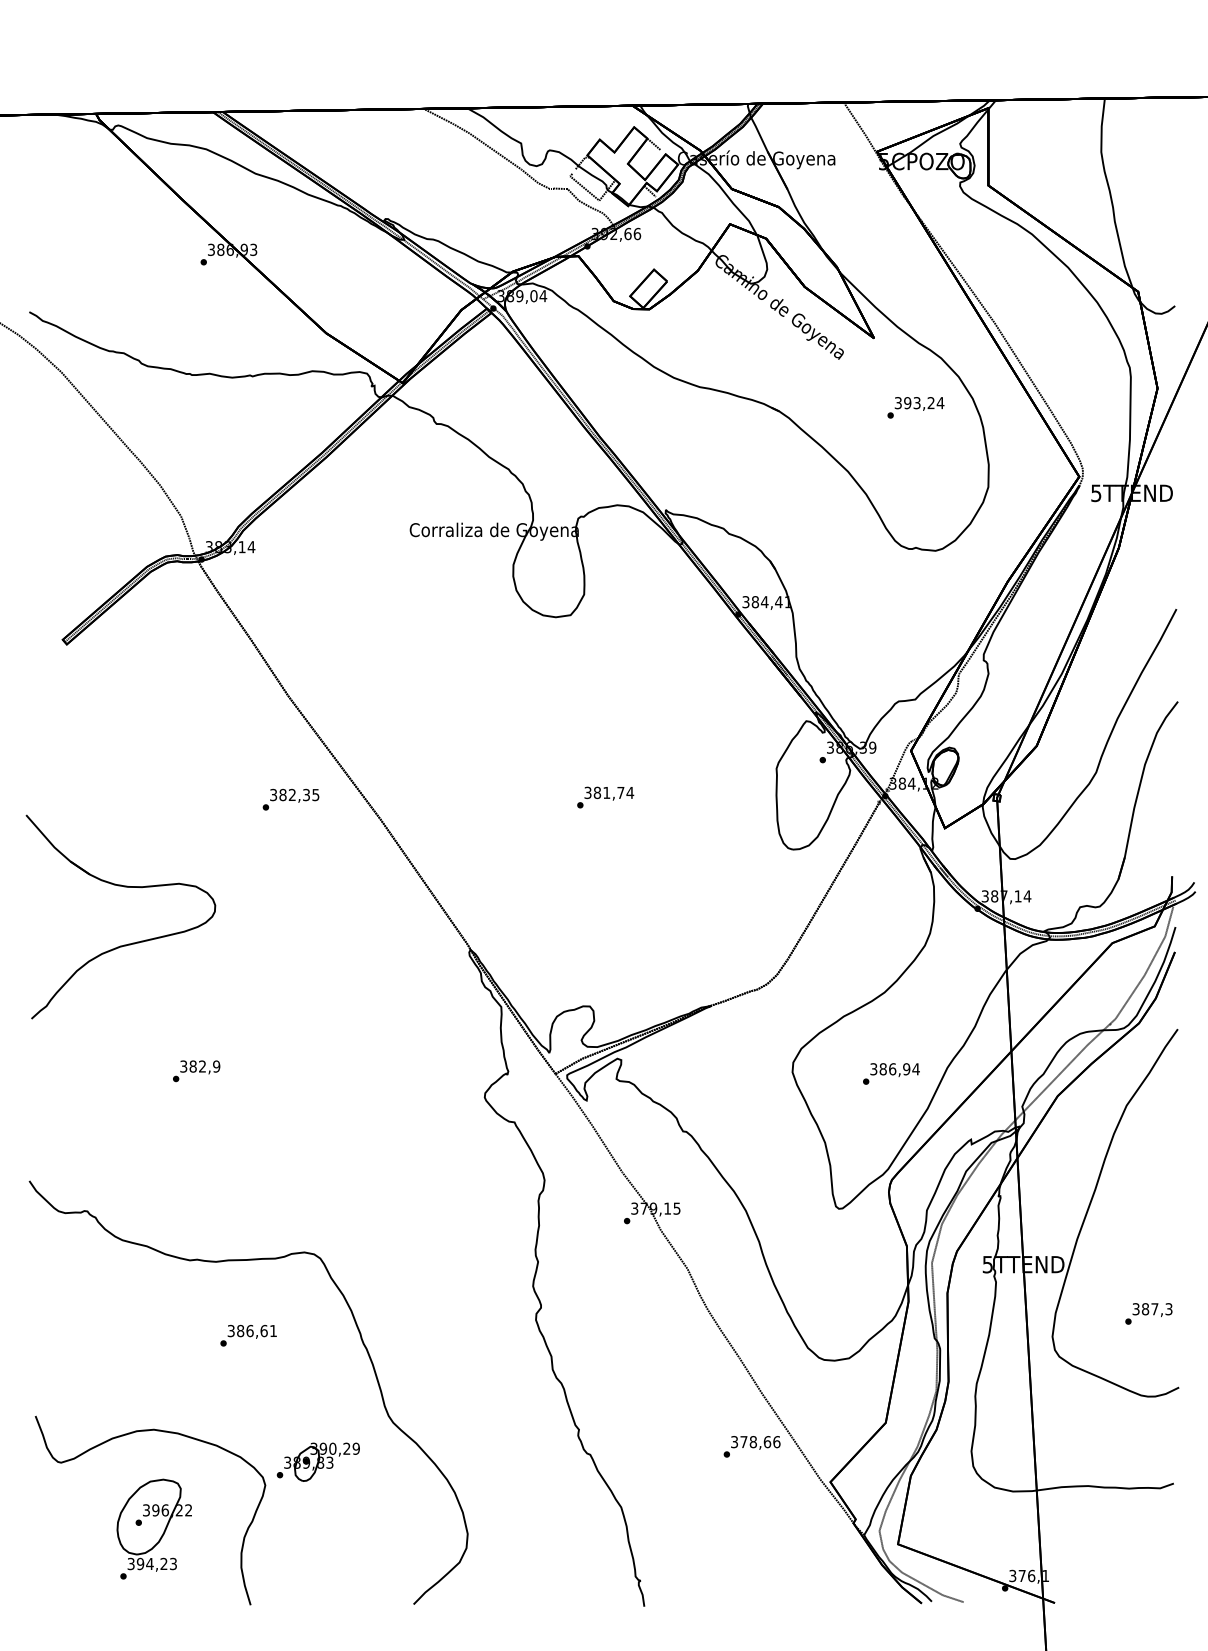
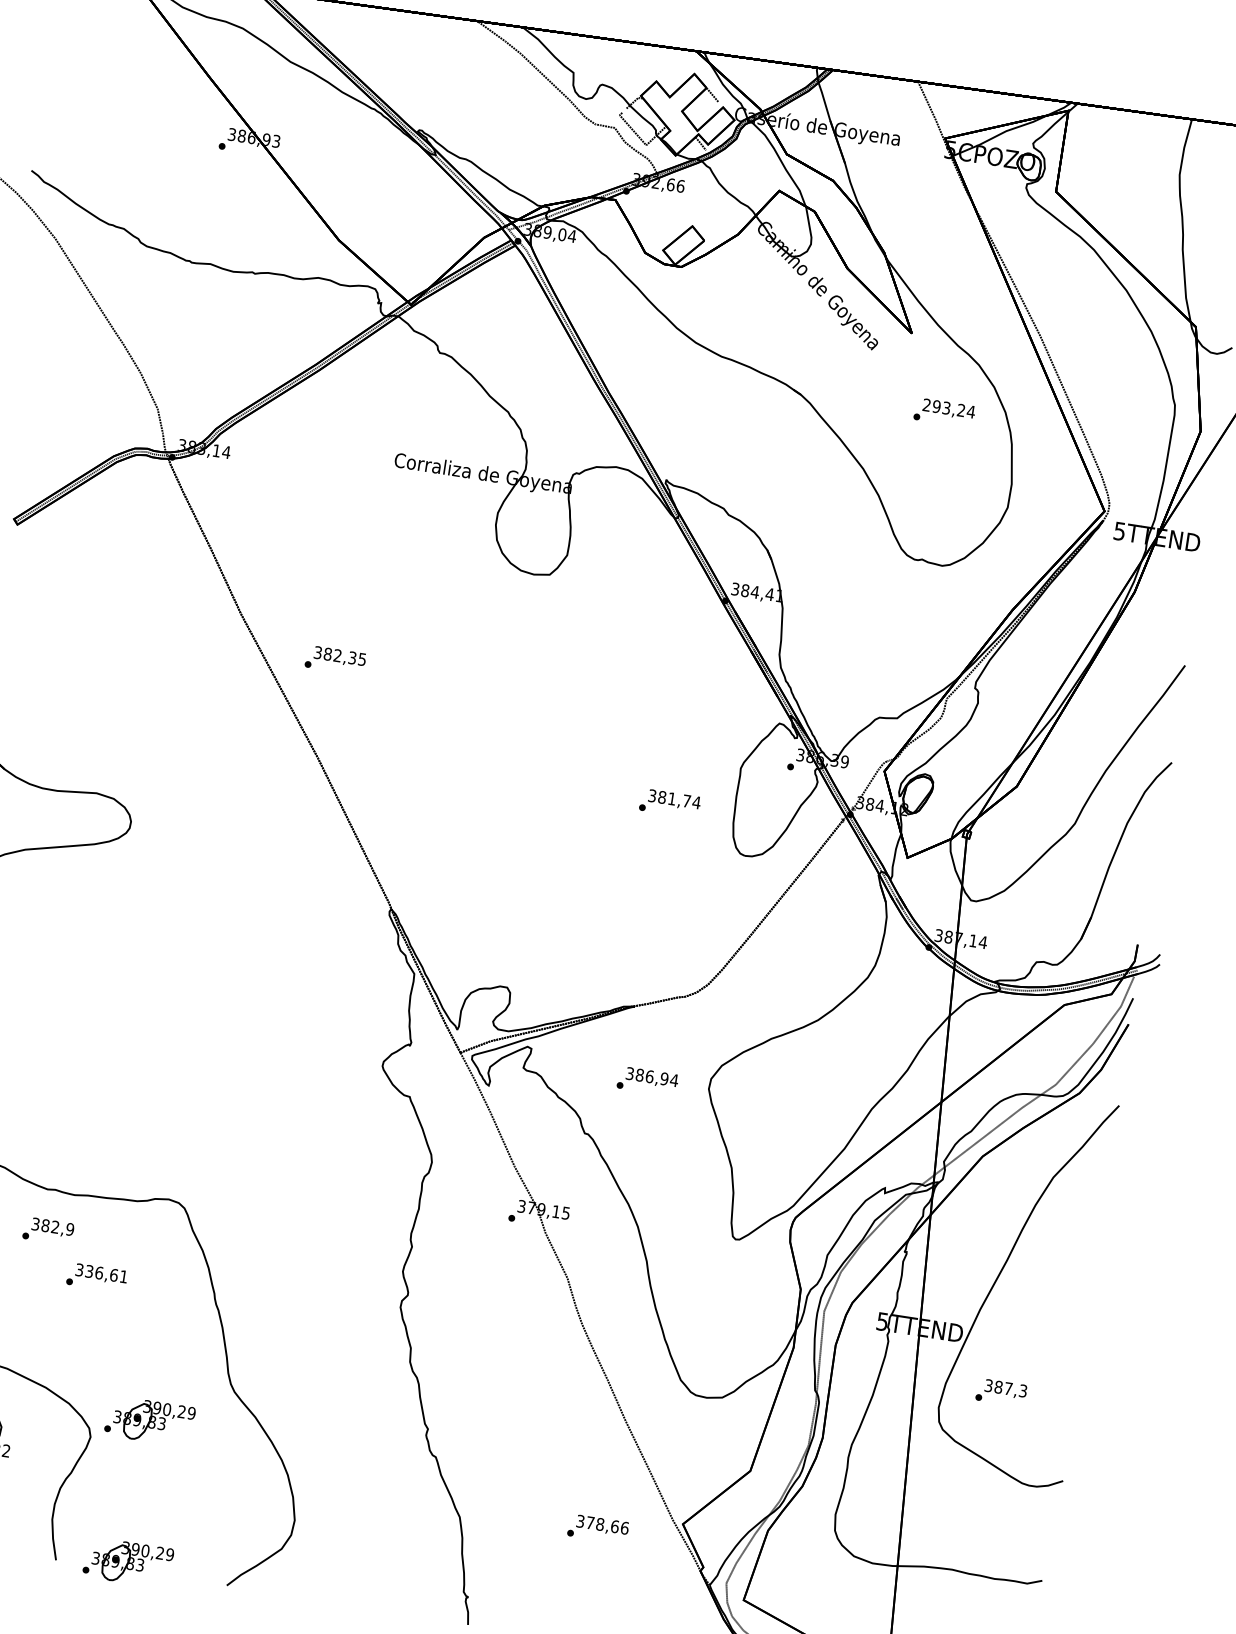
text: (897, 403) -> (925, 405), 393,24 -> 293,24
text: (605, 797) -> (669, 803), moved
text: (290, 799) -> (335, 660), moved
text: (196, 1071) -> (48, 1231), moved
text: (891, 1073) -> (647, 1080), moved
text: (1148, 1313) -> (1001, 1392), moved
text: (240, 1331) -> (89, 1271), 386,61 -> 336,61
text: (751, 1446) -> (597, 1528), moved
part: (317, 1596) -> (127, 1561), added

